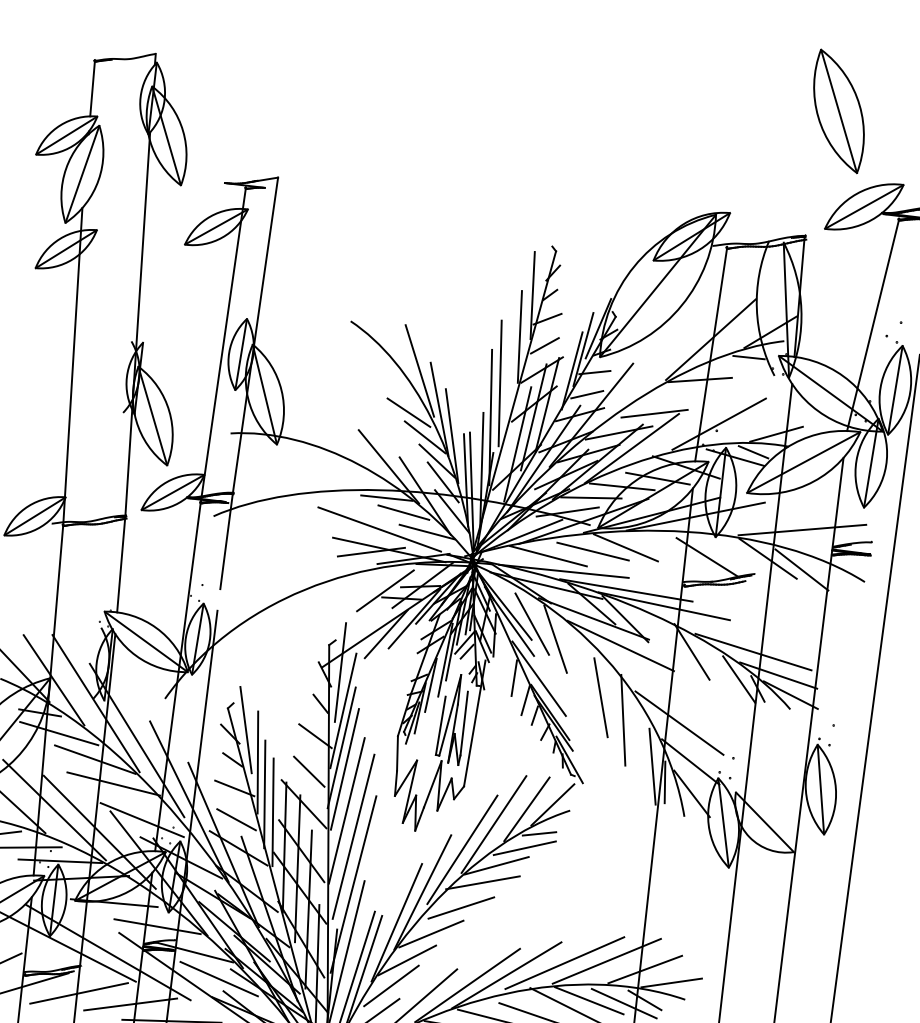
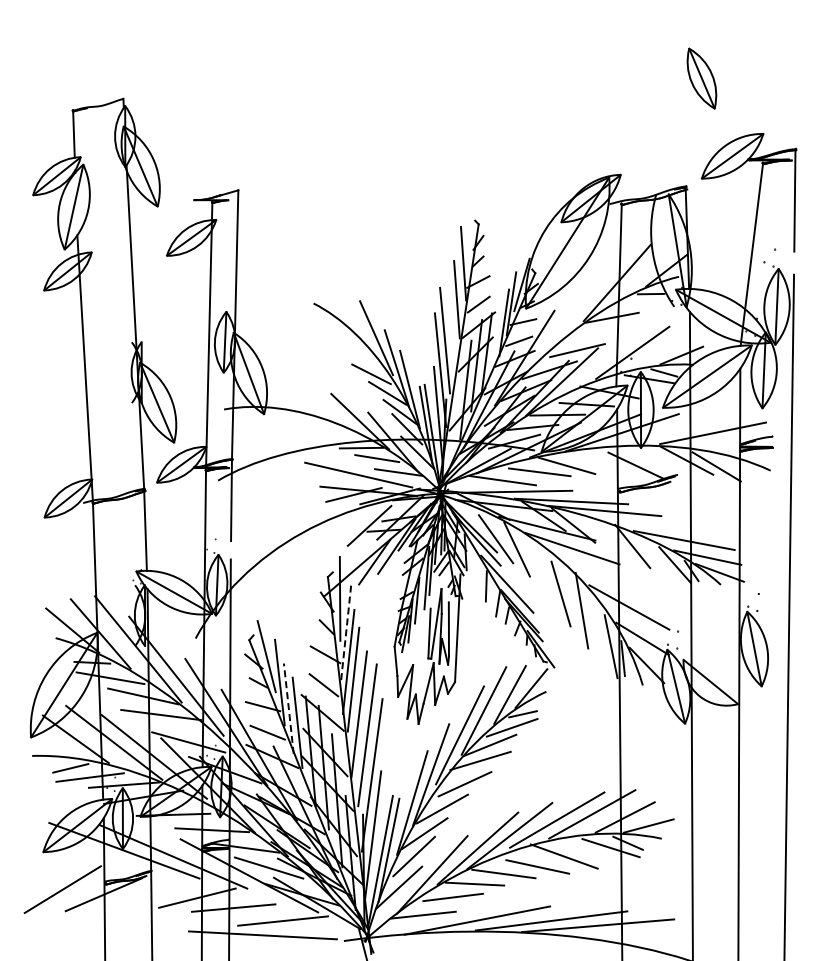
part: (838, 111) -> (701, 78), size x0.6
line: (343, 710) -> (346, 630), solid -> dashed
line: (264, 794) -> (288, 708), solid -> dashed
line: (78, 992) -> (152, 893), removed
line: (589, 1001) -> (581, 849), removed

